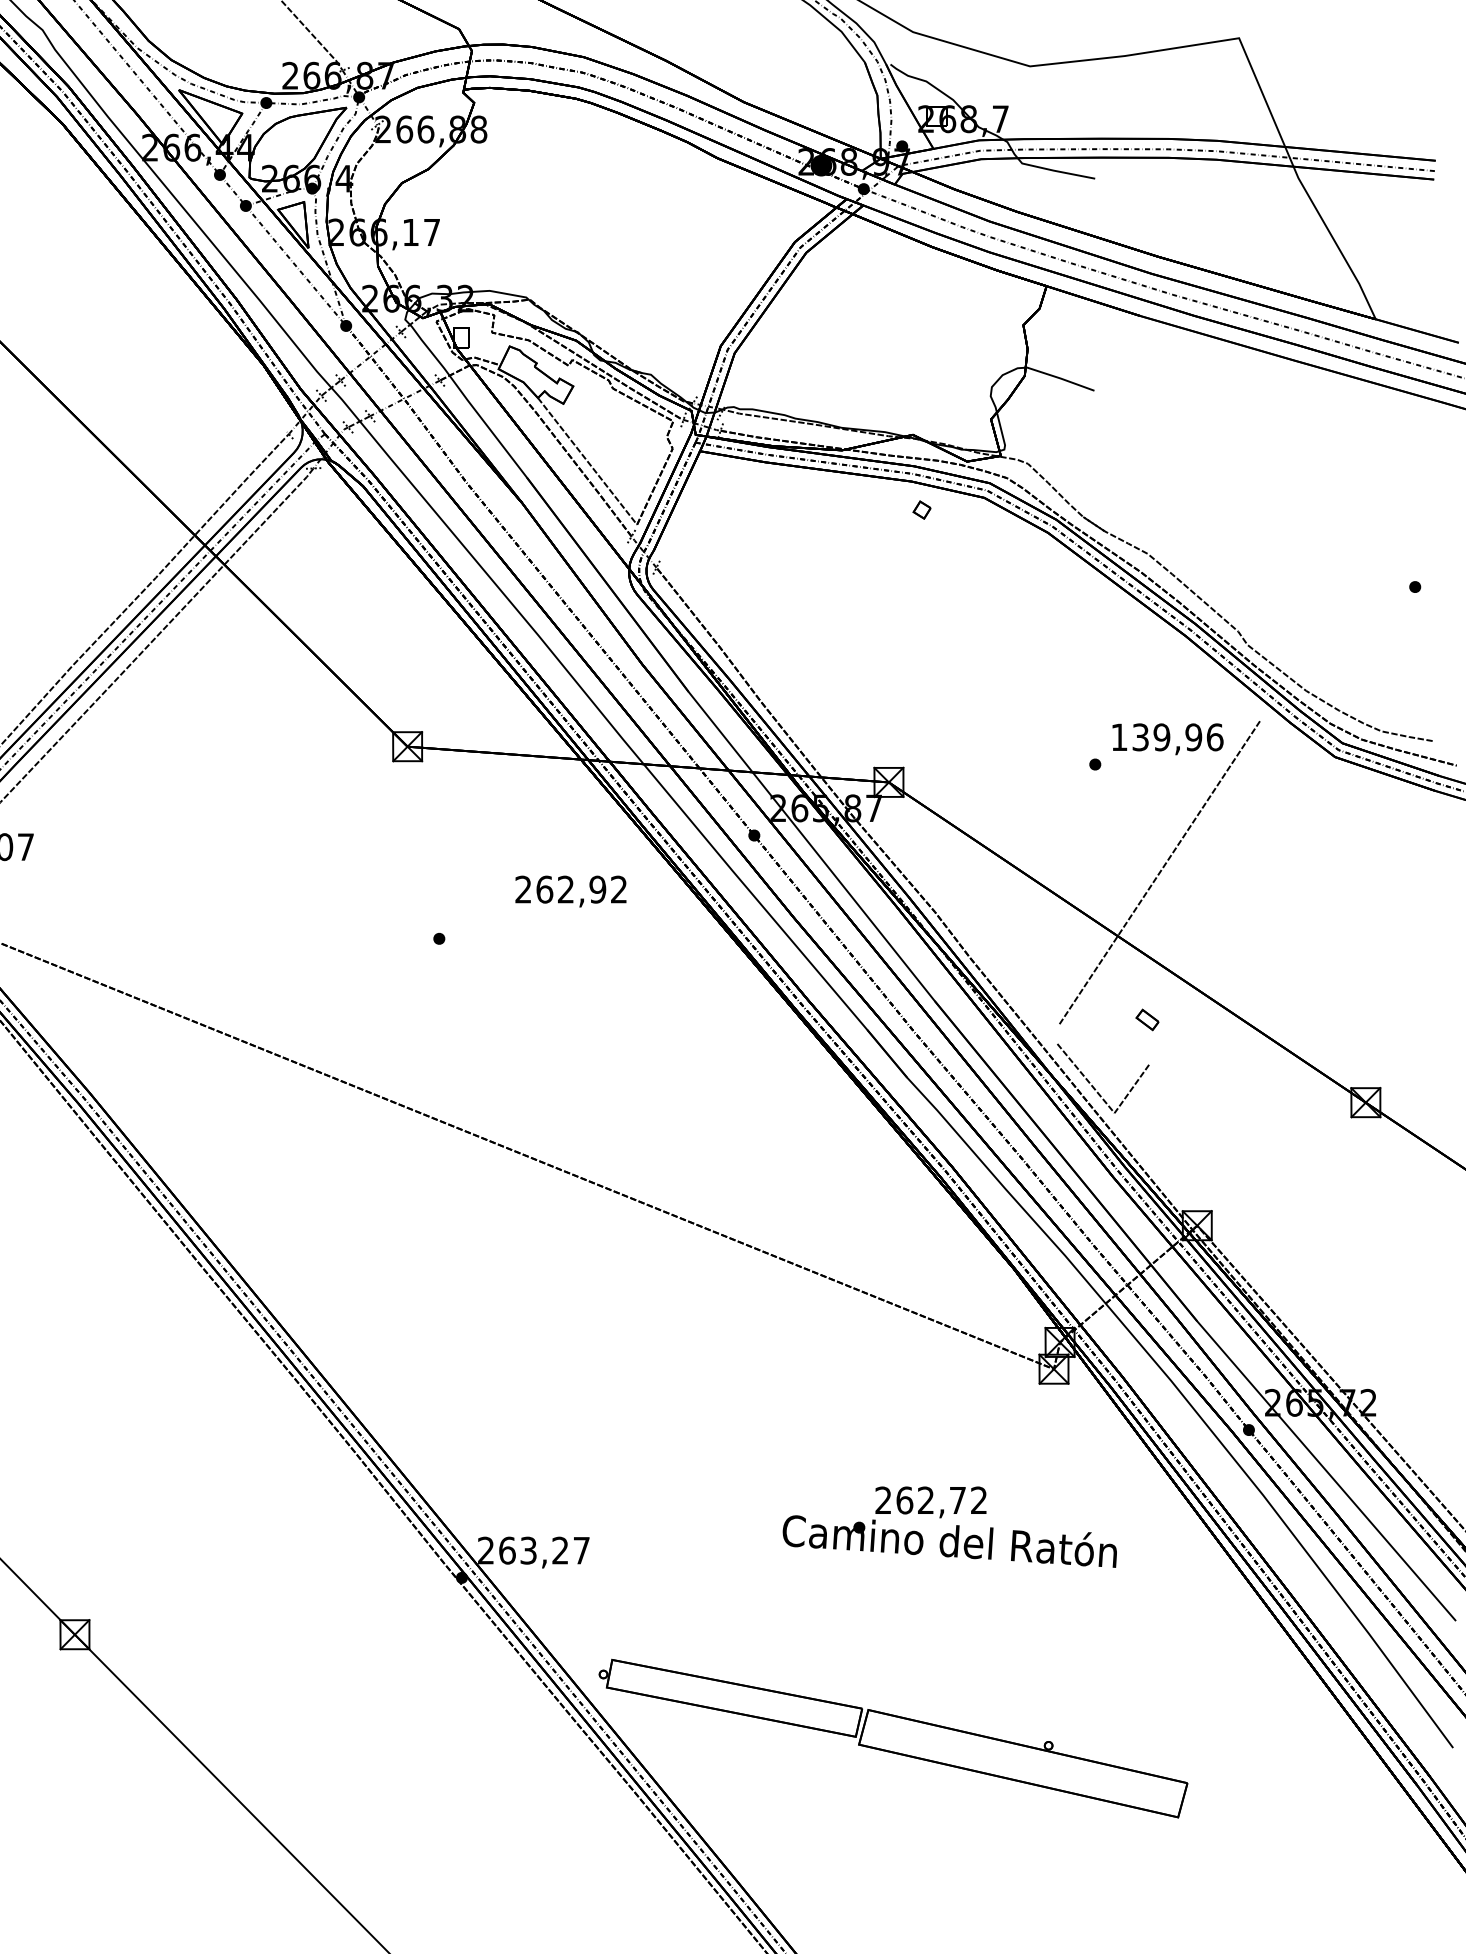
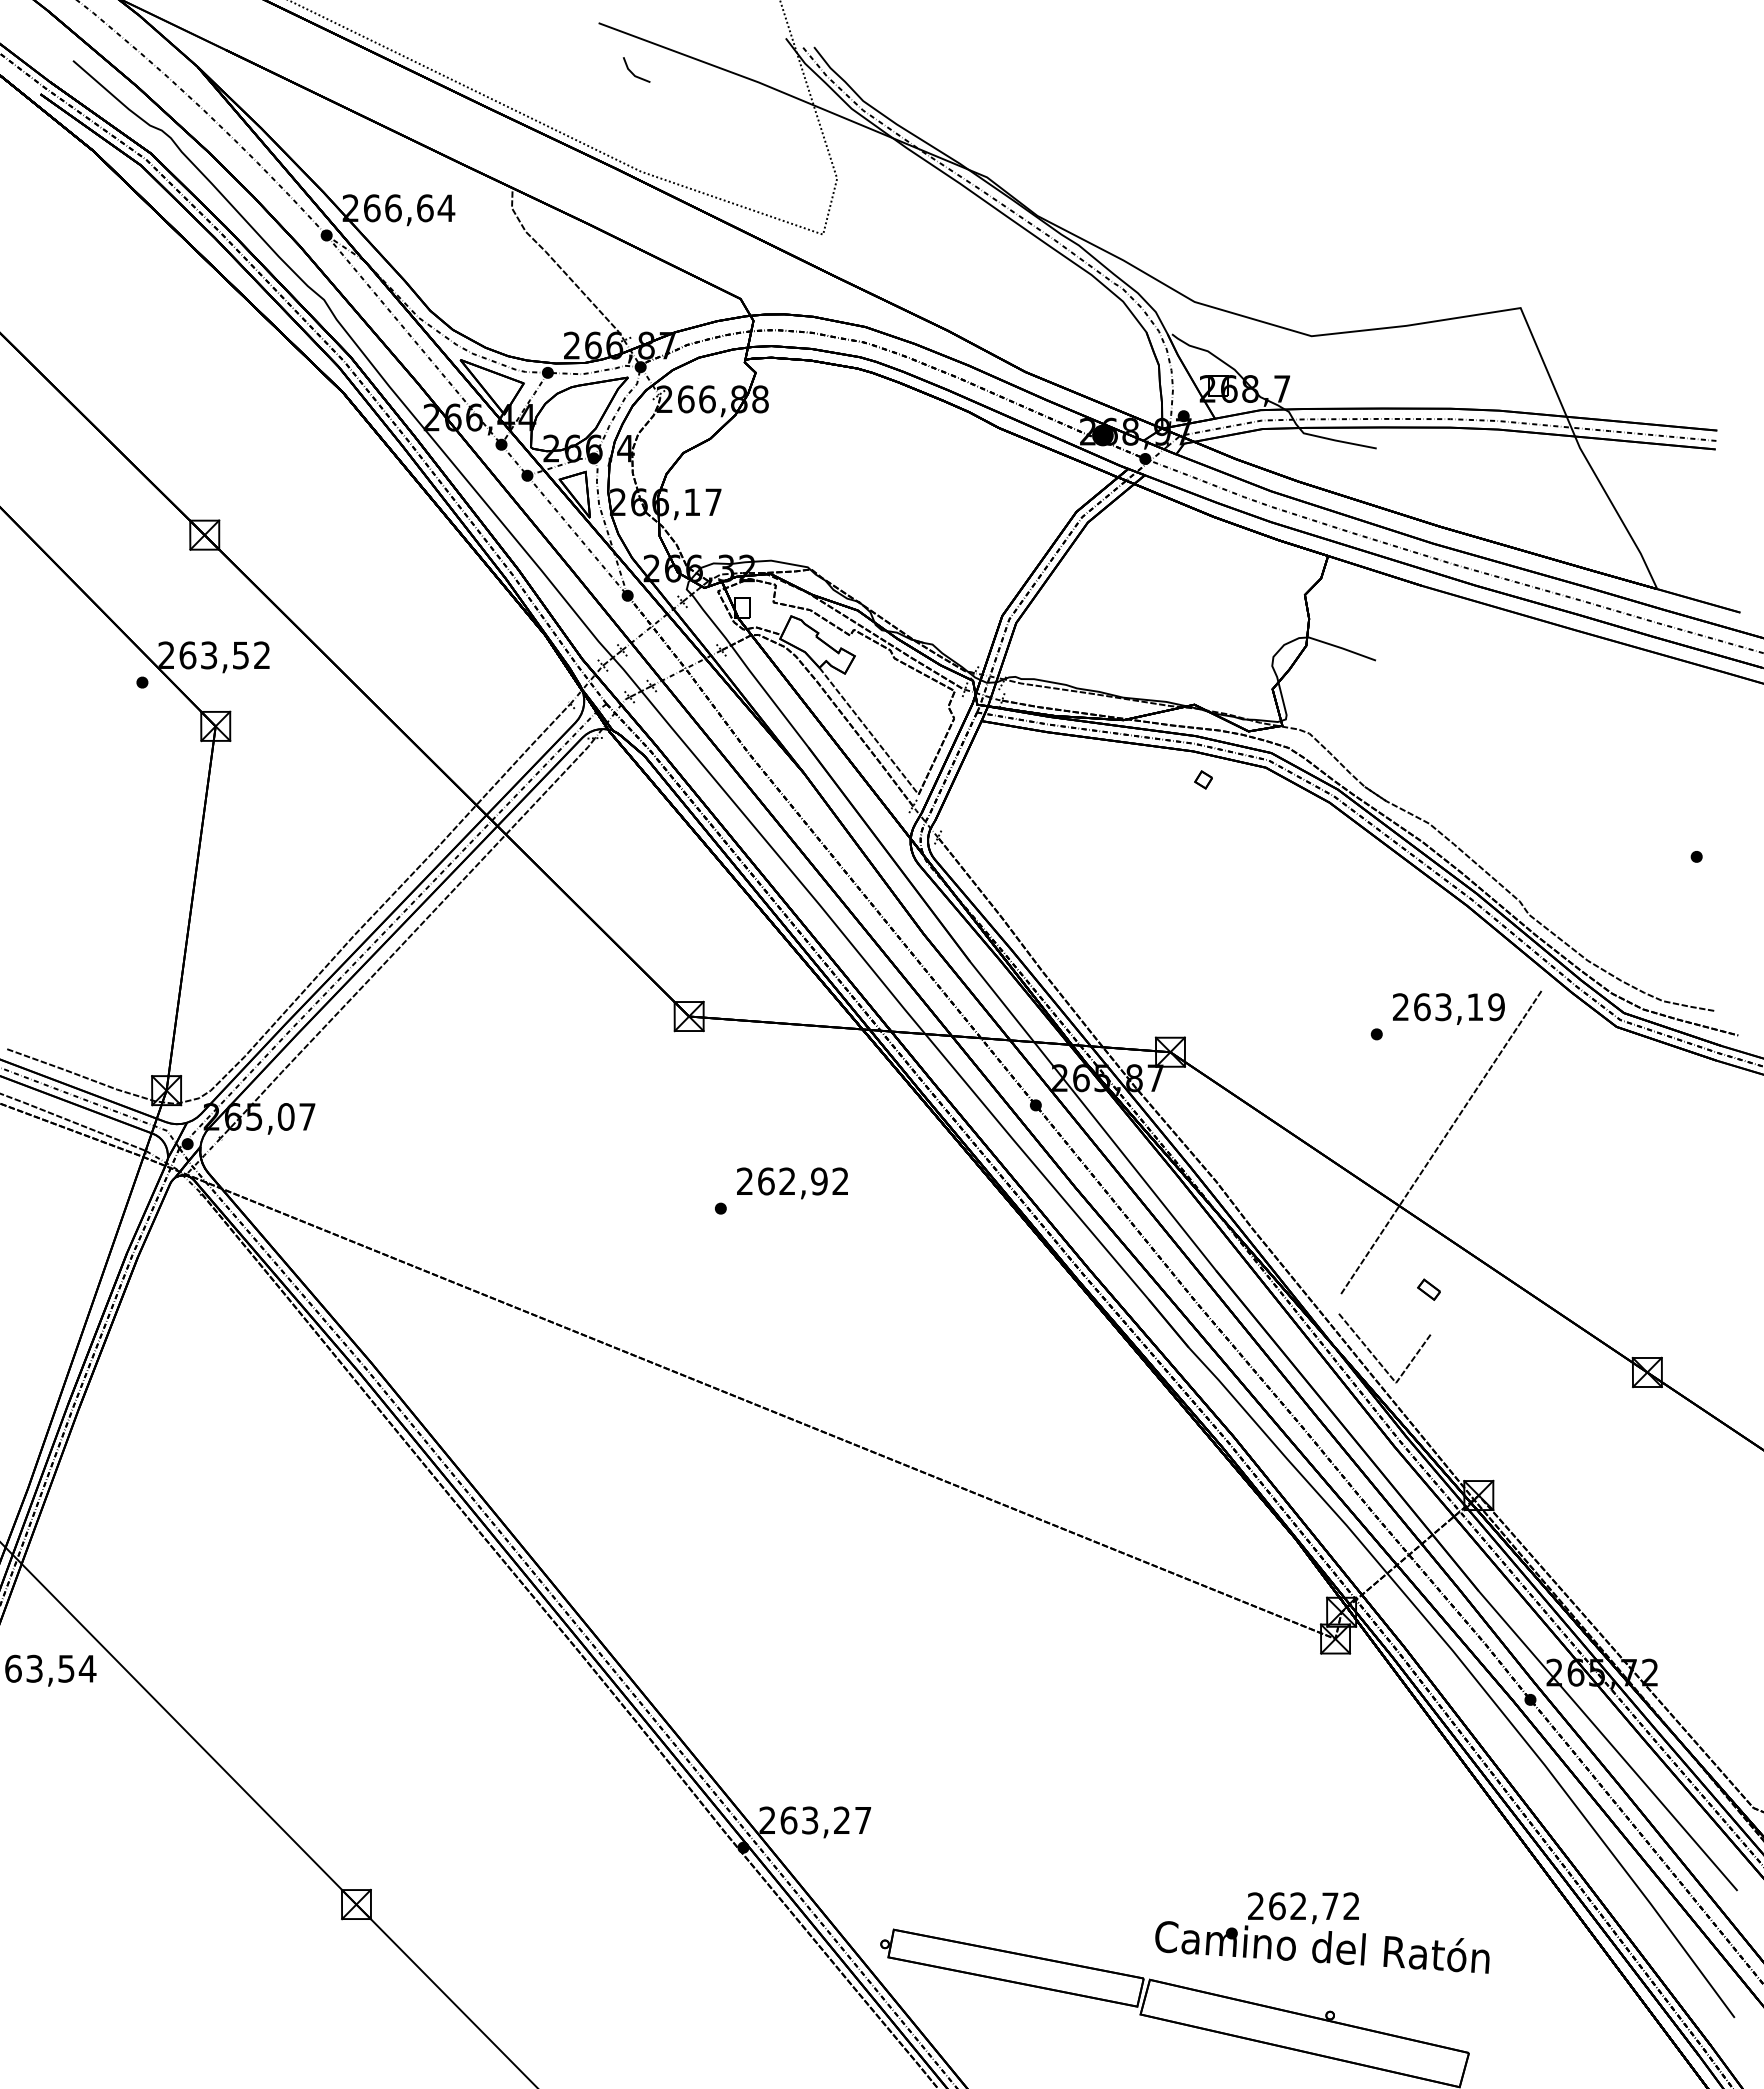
text: (1167, 737) -> (1449, 1007), 139,96 -> 263,19
text: (570, 891) -> (792, 1183), moved
text: (949, 1526) -> (1322, 1932), moved

